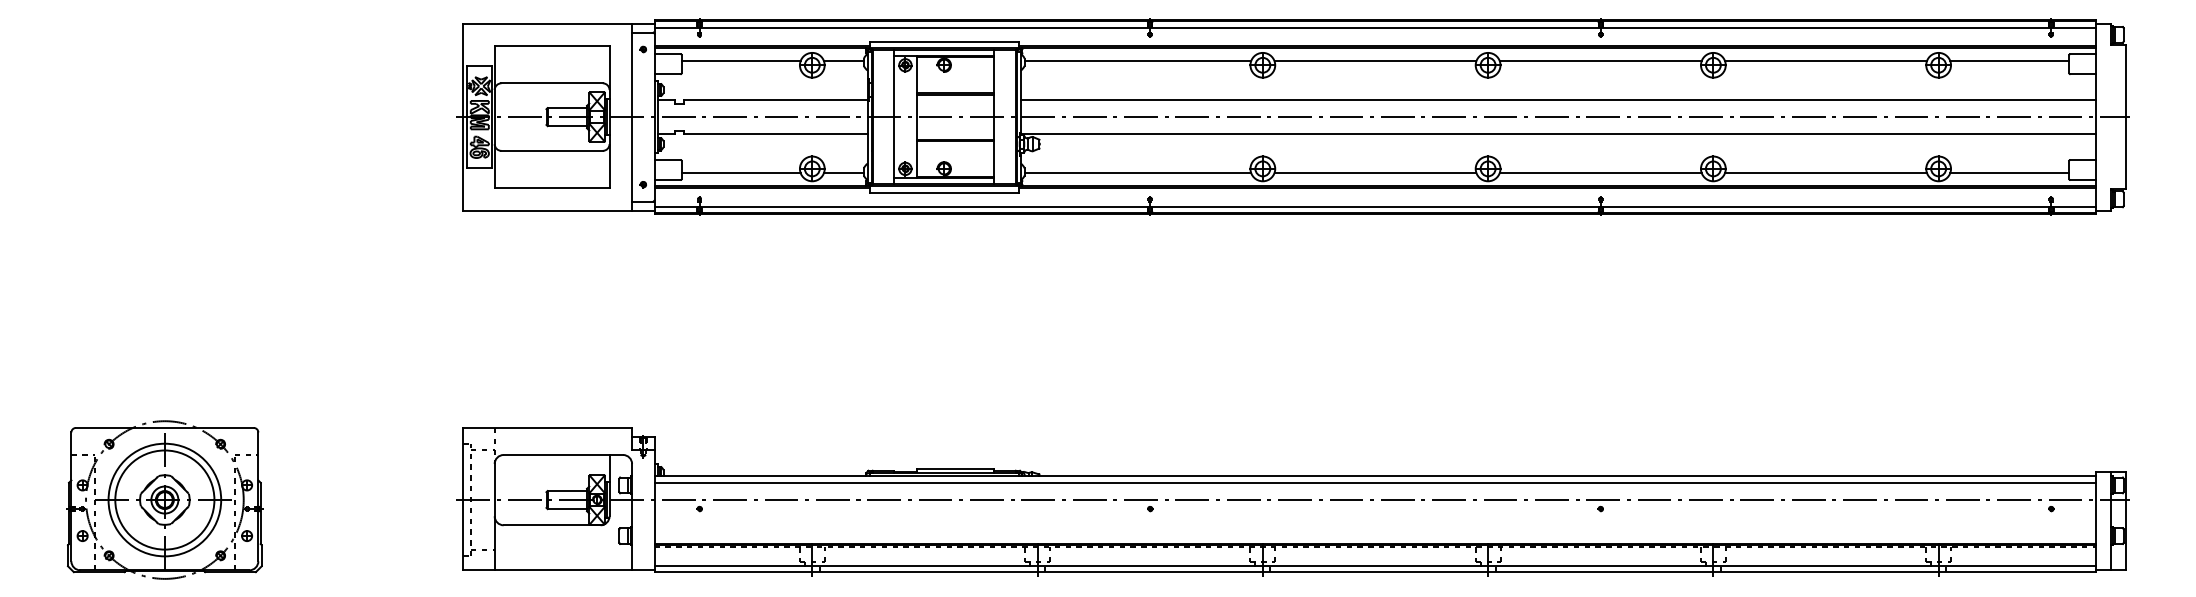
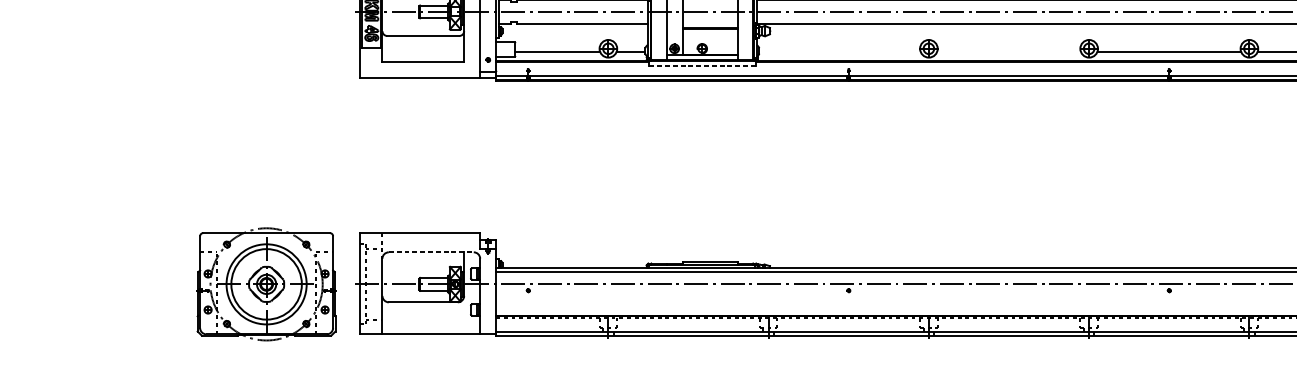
line: (1137, 172) -> (839, 51), removed
line: (1375, 172) -> (1009, 51), removed
line: (944, 192) -> (702, 65), solid -> dashed
line: (563, 455) -> (431, 252), solid -> dashed
part: (164, 499) -> (266, 283), moved

